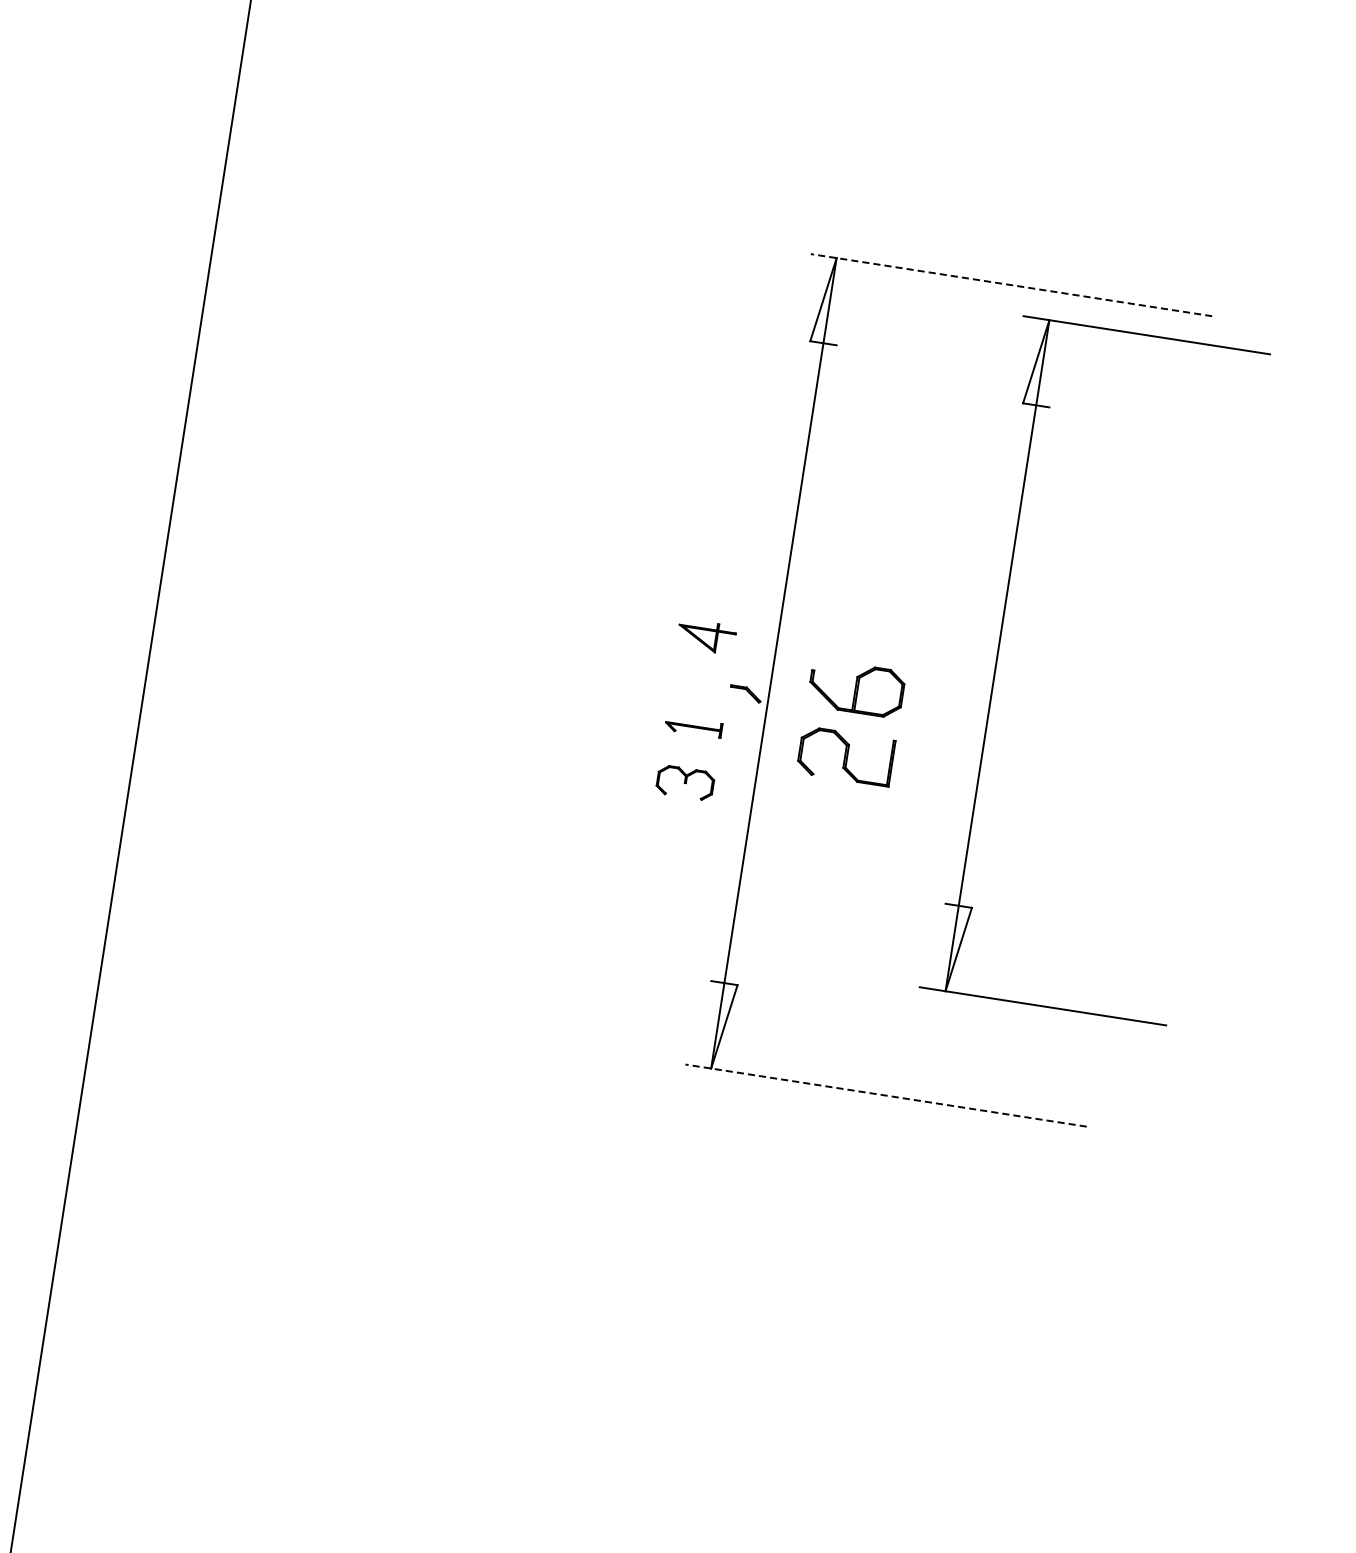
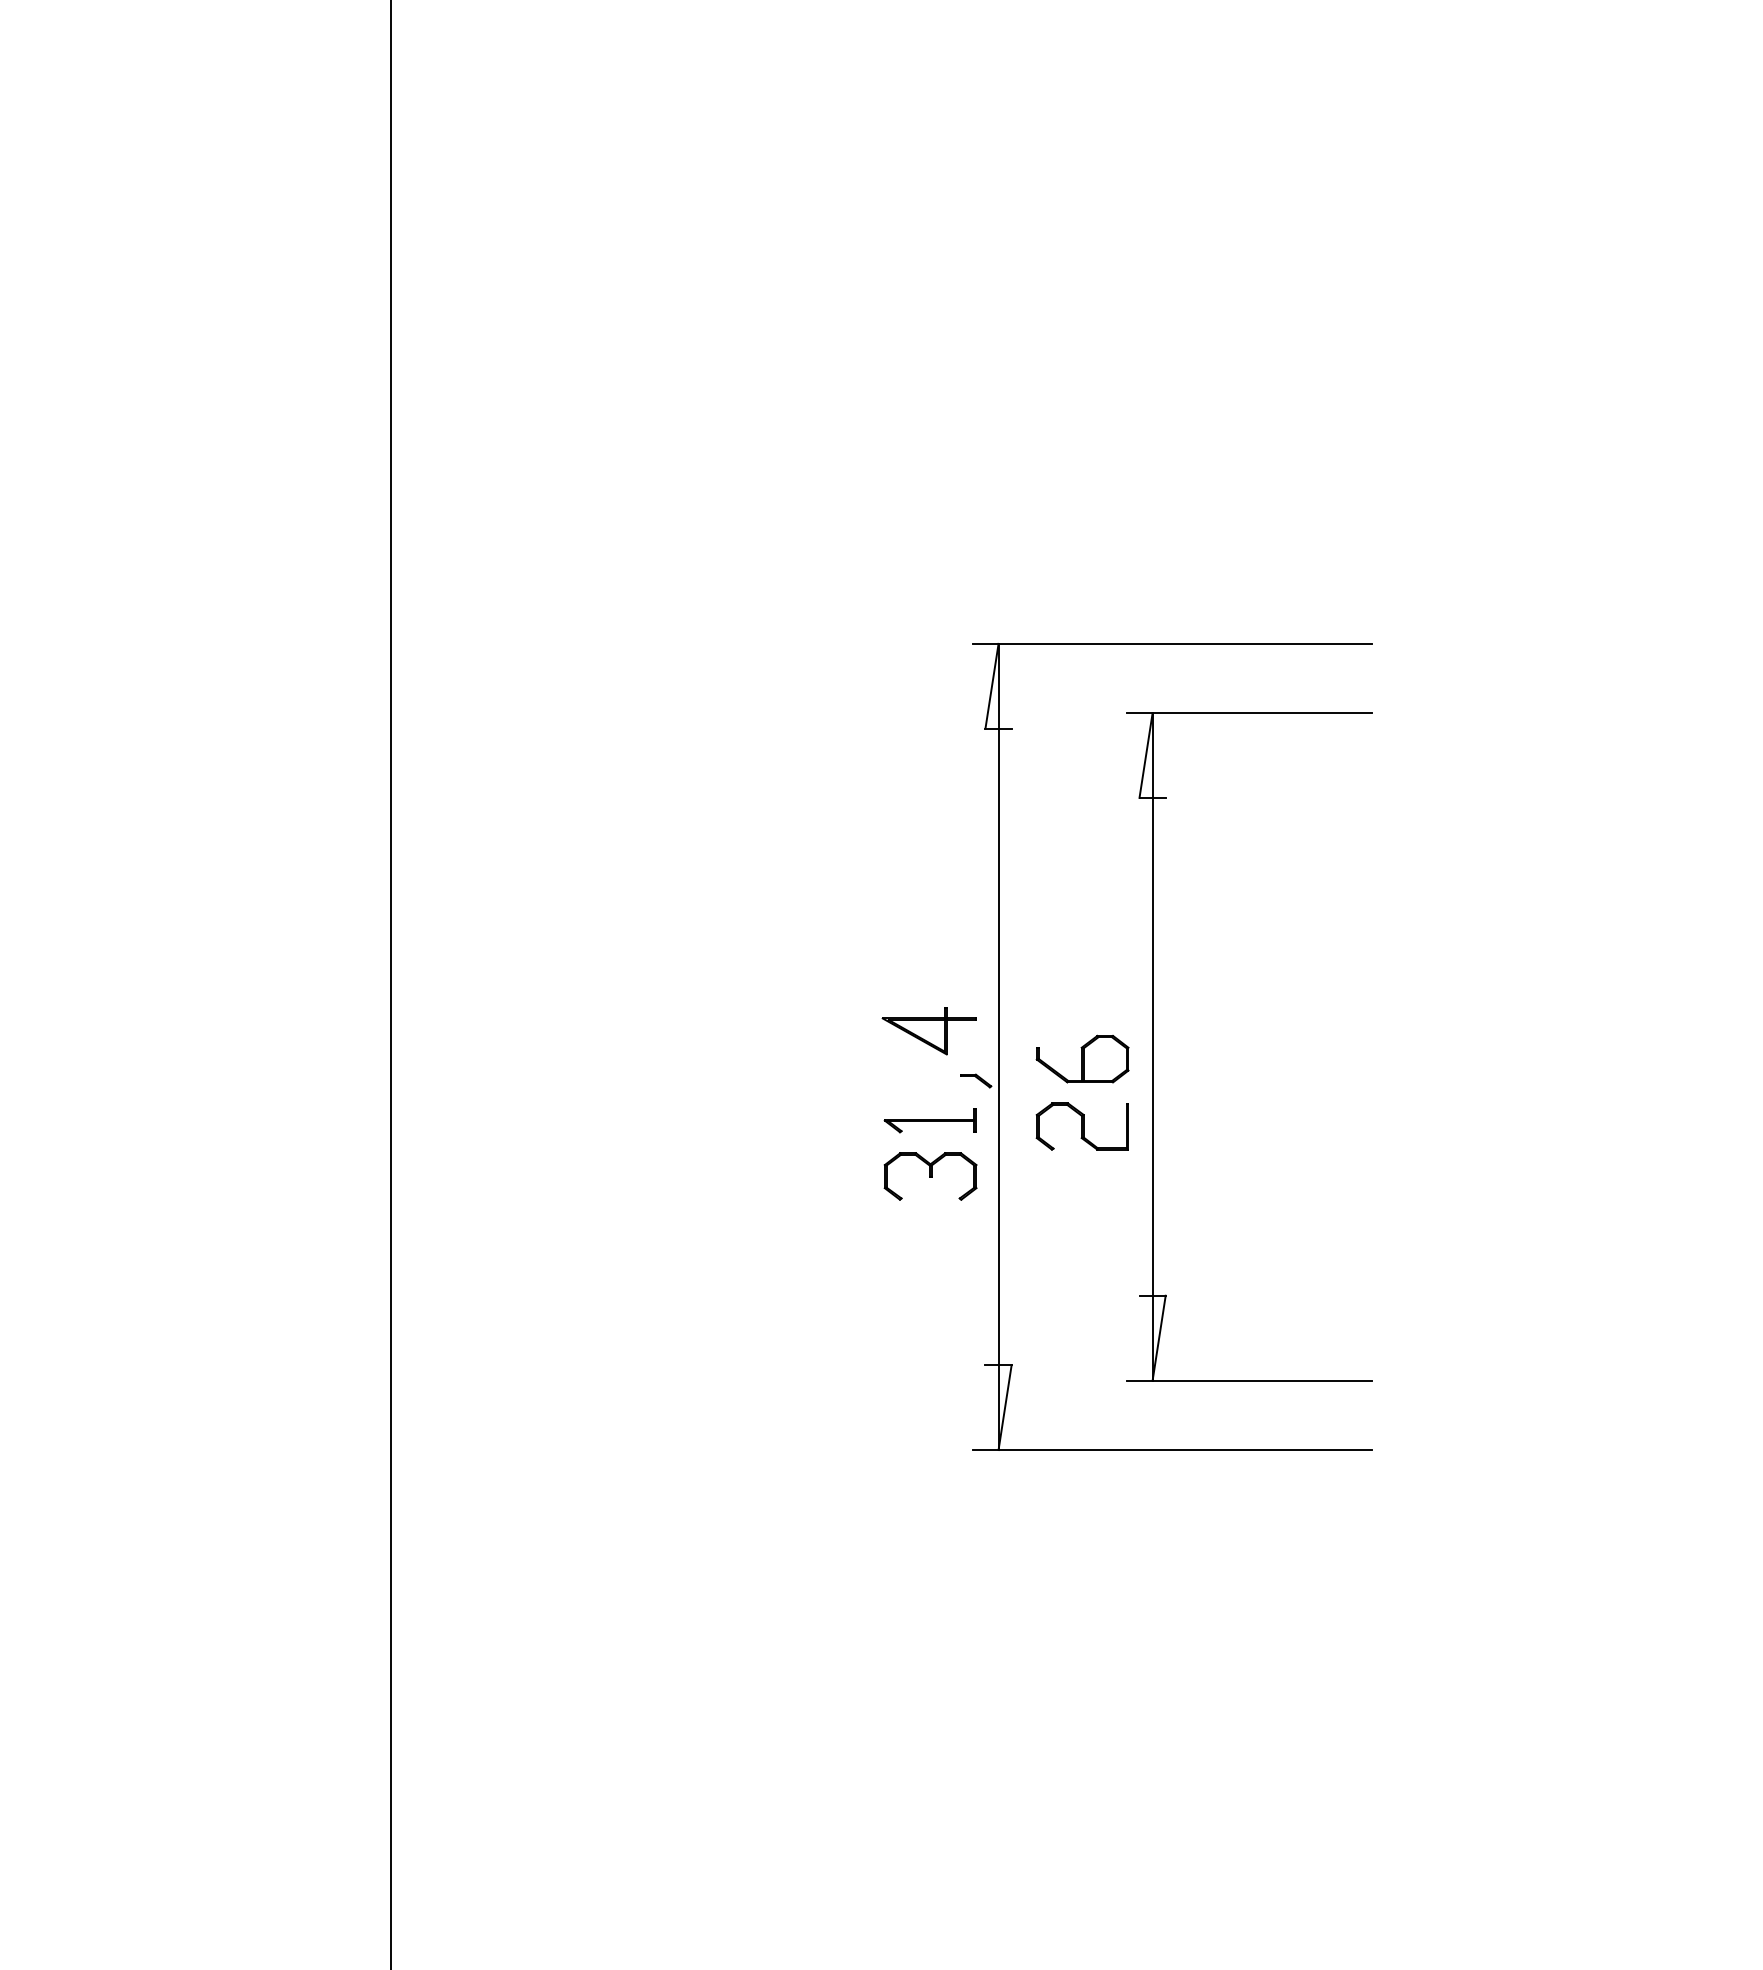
line: (1011, 284) -> (1172, 643), dashed -> solid
part: (705, 636) -> (928, 1031), size x1.67
part: (998, 655) -> (1153, 1046), moved
part: (693, 726) -> (929, 1120), size x1.67
part: (685, 782) -> (930, 1176), size x1.67
line: (885, 1096) -> (1172, 1450), dashed -> solid

